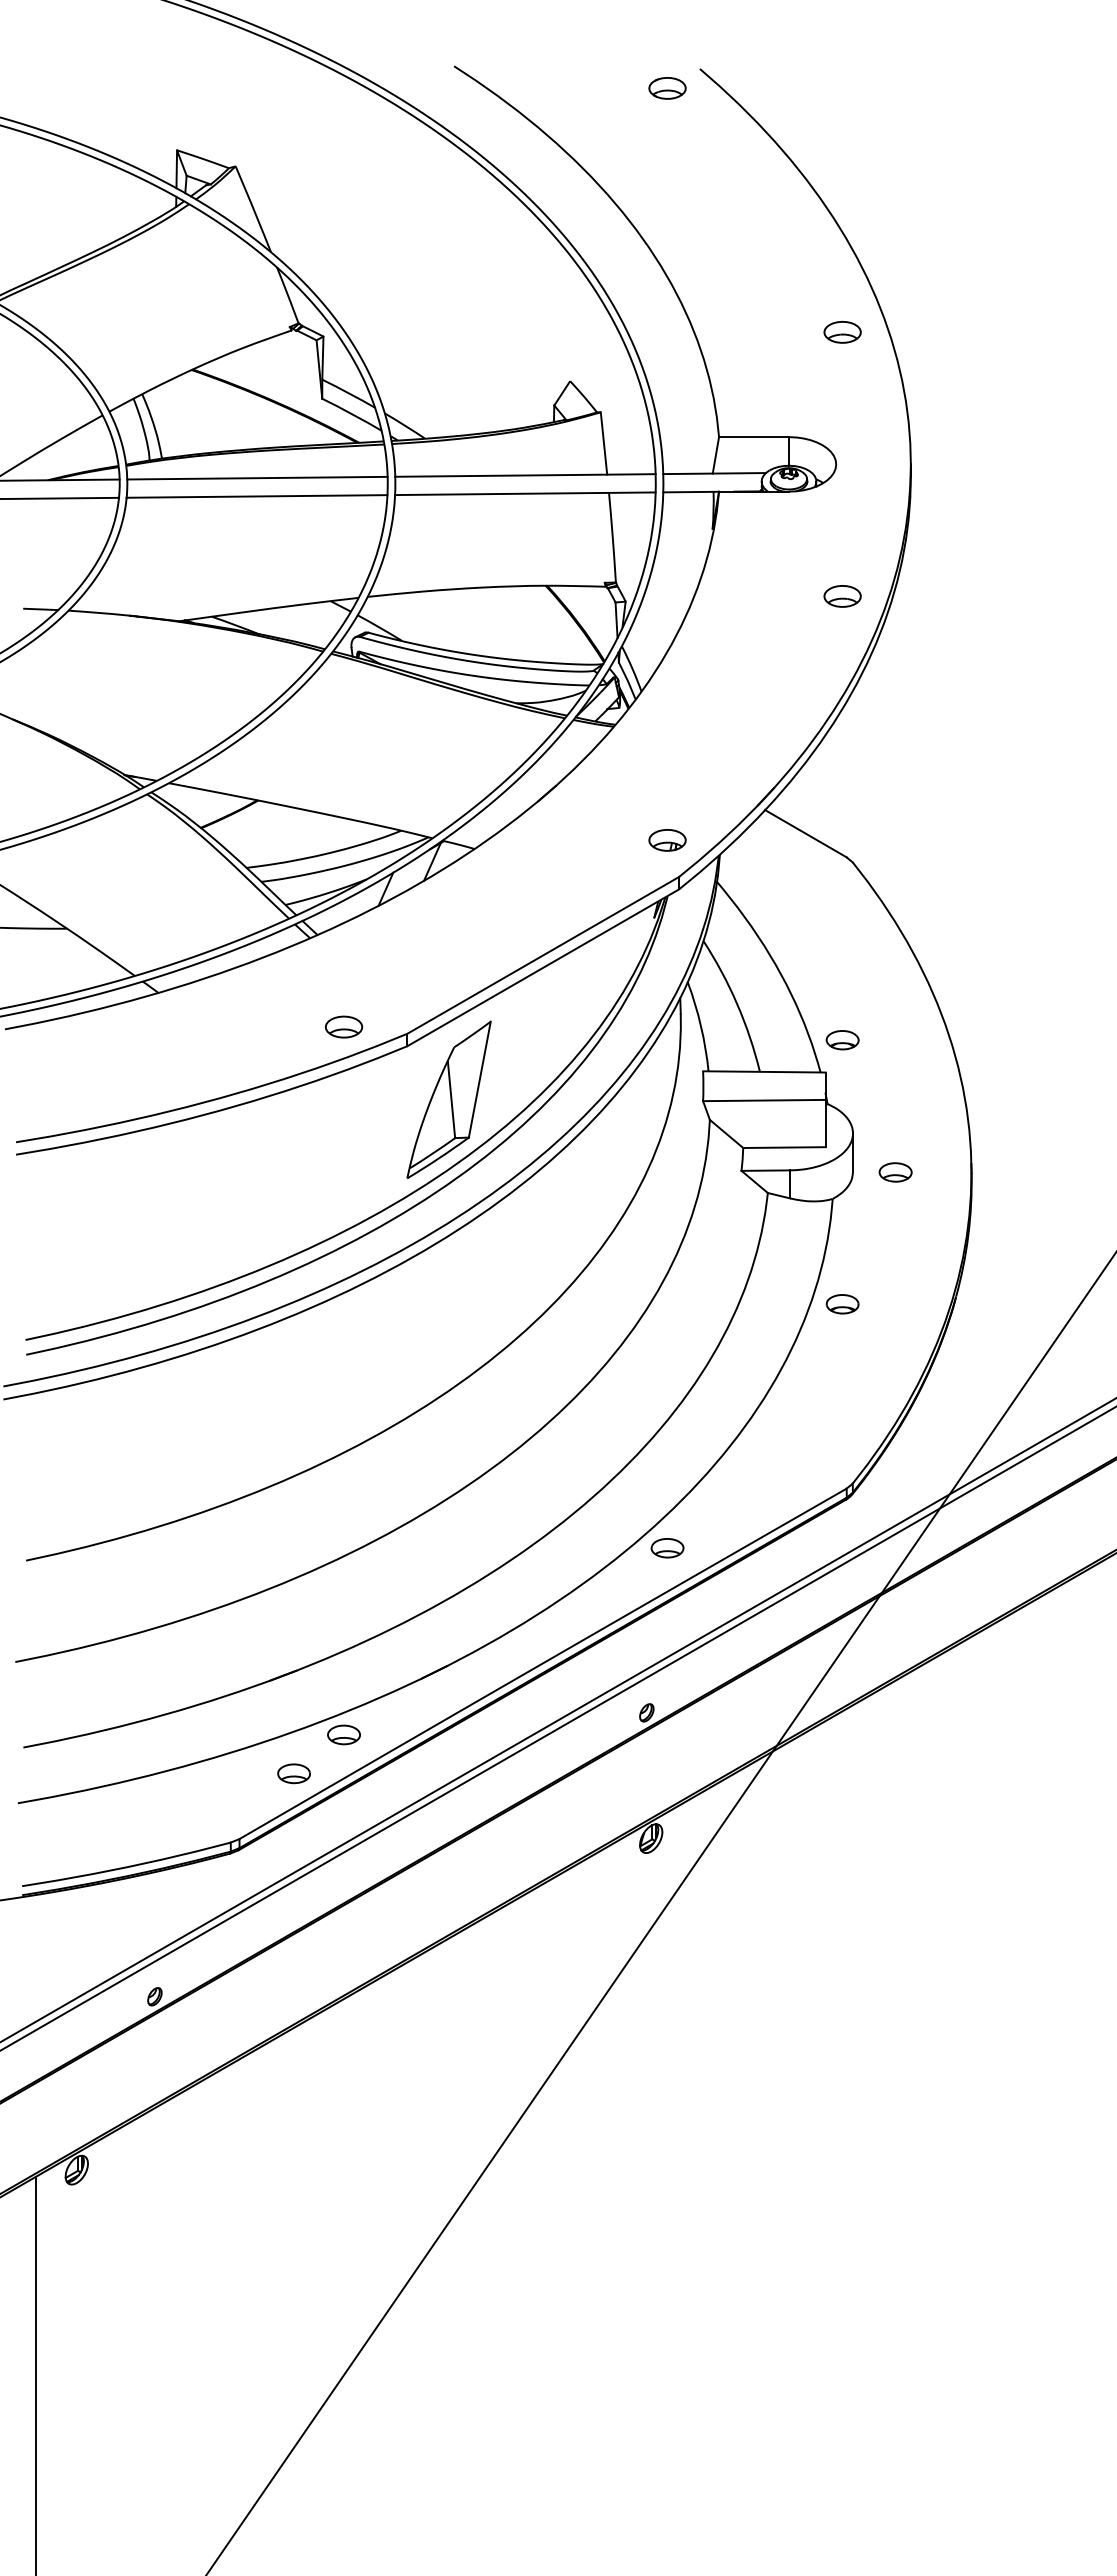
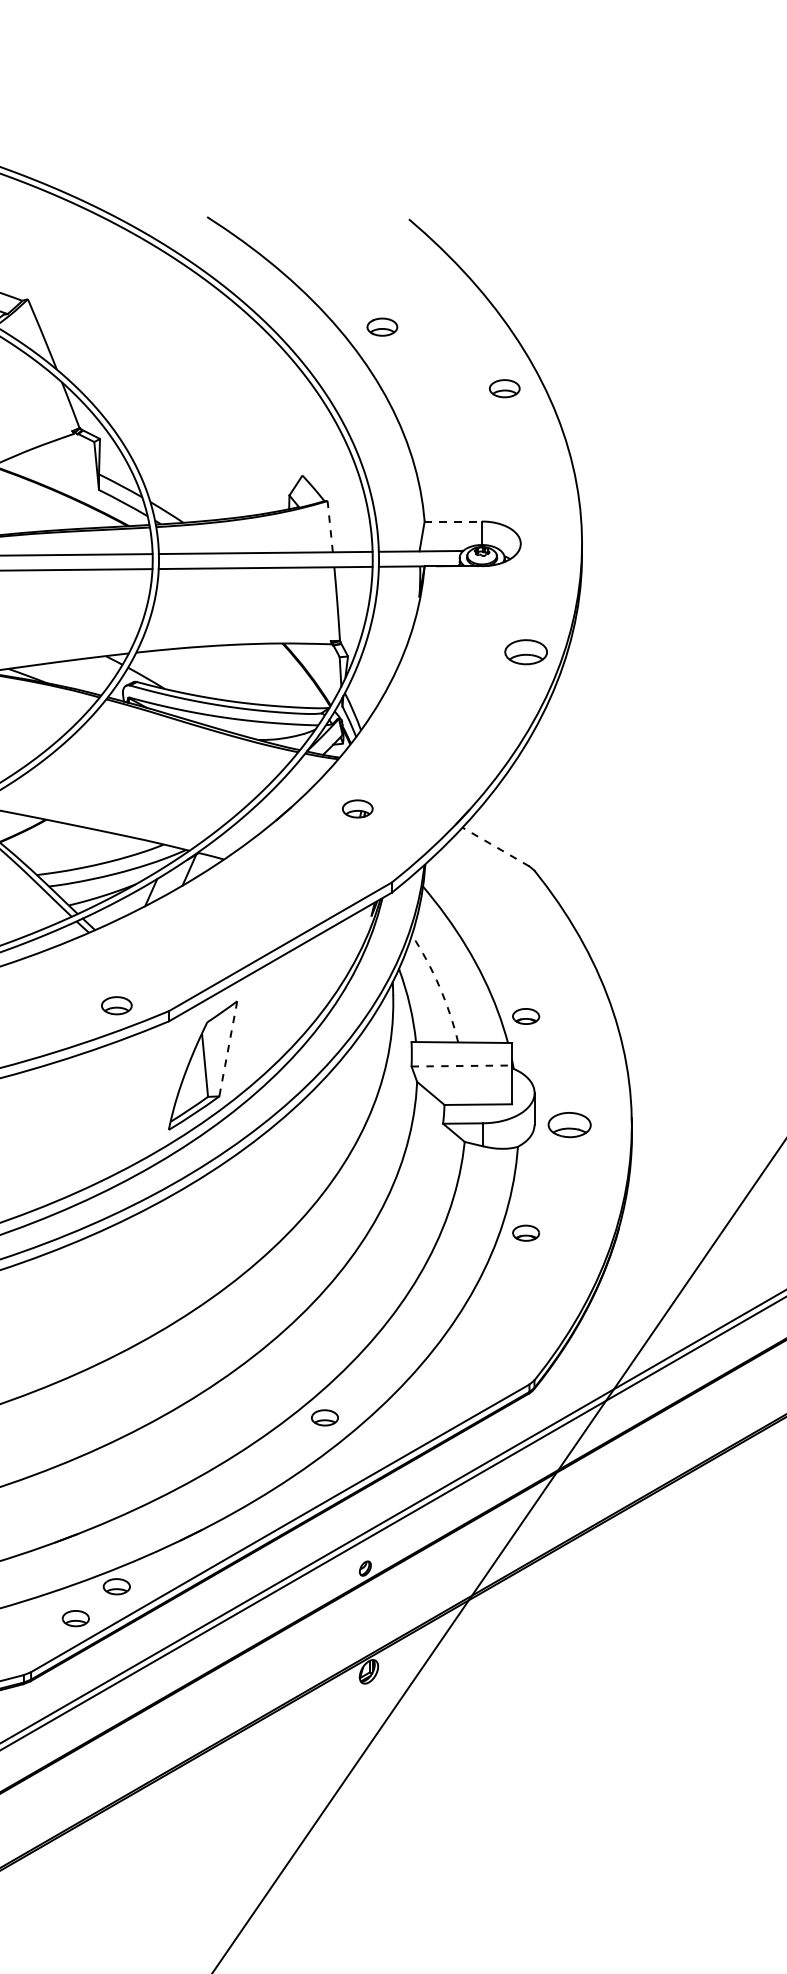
part: (667, 88) -> (382, 327), moved
part: (842, 332) -> (504, 388), moved
line: (754, 437) -> (453, 521), solid -> dashed
line: (603, 442) -> (329, 525), solid -> dashed
part: (842, 596) -> (526, 652), size x1.4
line: (805, 833) -> (495, 846), solid -> dashed
part: (667, 840) -> (357, 809), moved
arc: (737, 1004) -> (439, 987), solid -> dashed
line: (479, 1079) -> (228, 1048), solid -> dashed
line: (764, 1100) -> (461, 1065), solid -> dashed
part: (895, 1172) -> (569, 1125), size x1.6
part: (667, 1548) -> (324, 1418), moved

